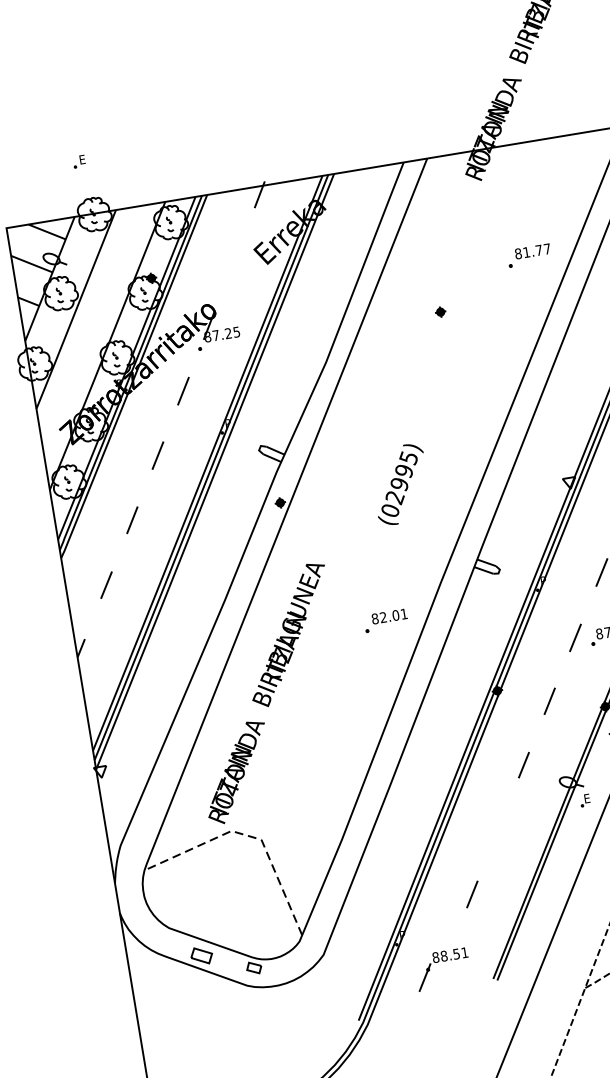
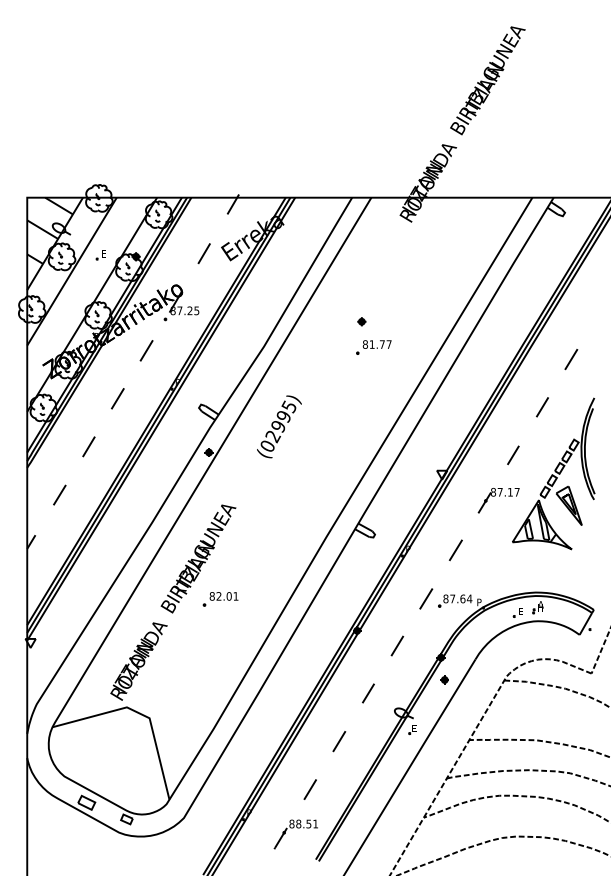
part: (78, 161) -> (100, 255), moved
part: (528, 255) -> (373, 347), moved
line: (233, 260) -> (203, 253), added
text: (400, 484) -> (279, 426), moved
part: (385, 621) -> (220, 599), moved
line: (498, 829) -> (339, 741), added
line: (249, 837) -> (140, 714), dashed -> solid
part: (438, 962) -> (293, 828), moved

